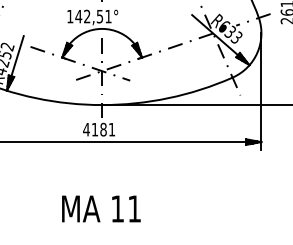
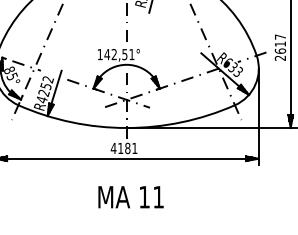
part: (100, 209) -> (130, 197), moved

